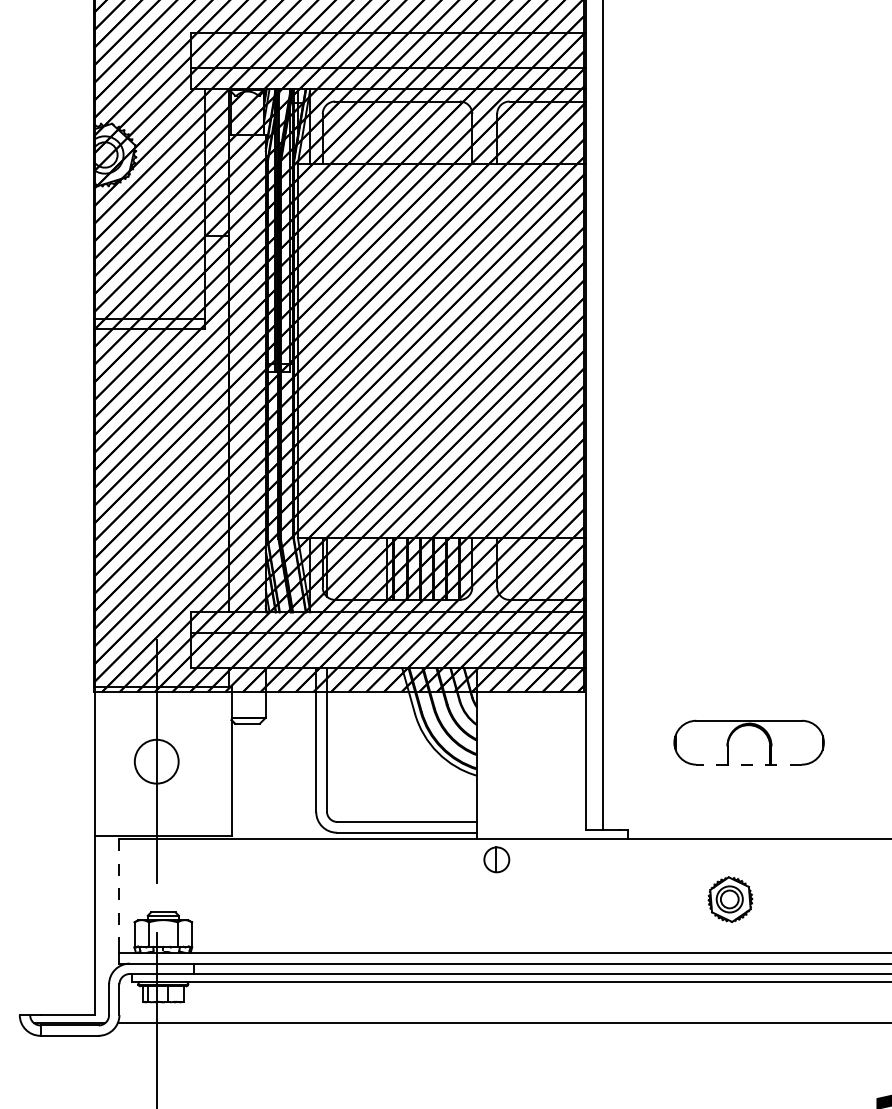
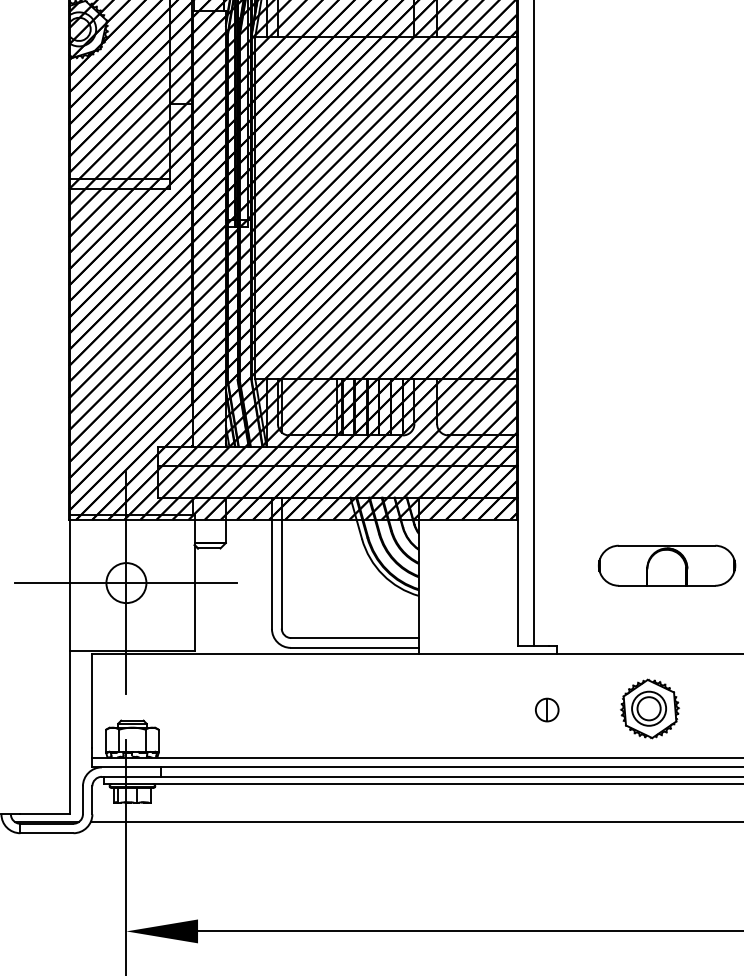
line: (156, 761) -> (126, 582), added
line: (749, 764) -> (667, 585), dashed -> solid
part: (496, 859) -> (546, 709), moved
line: (119, 891) -> (92, 701), dashed -> solid
part: (730, 899) -> (650, 708), size x1.43

